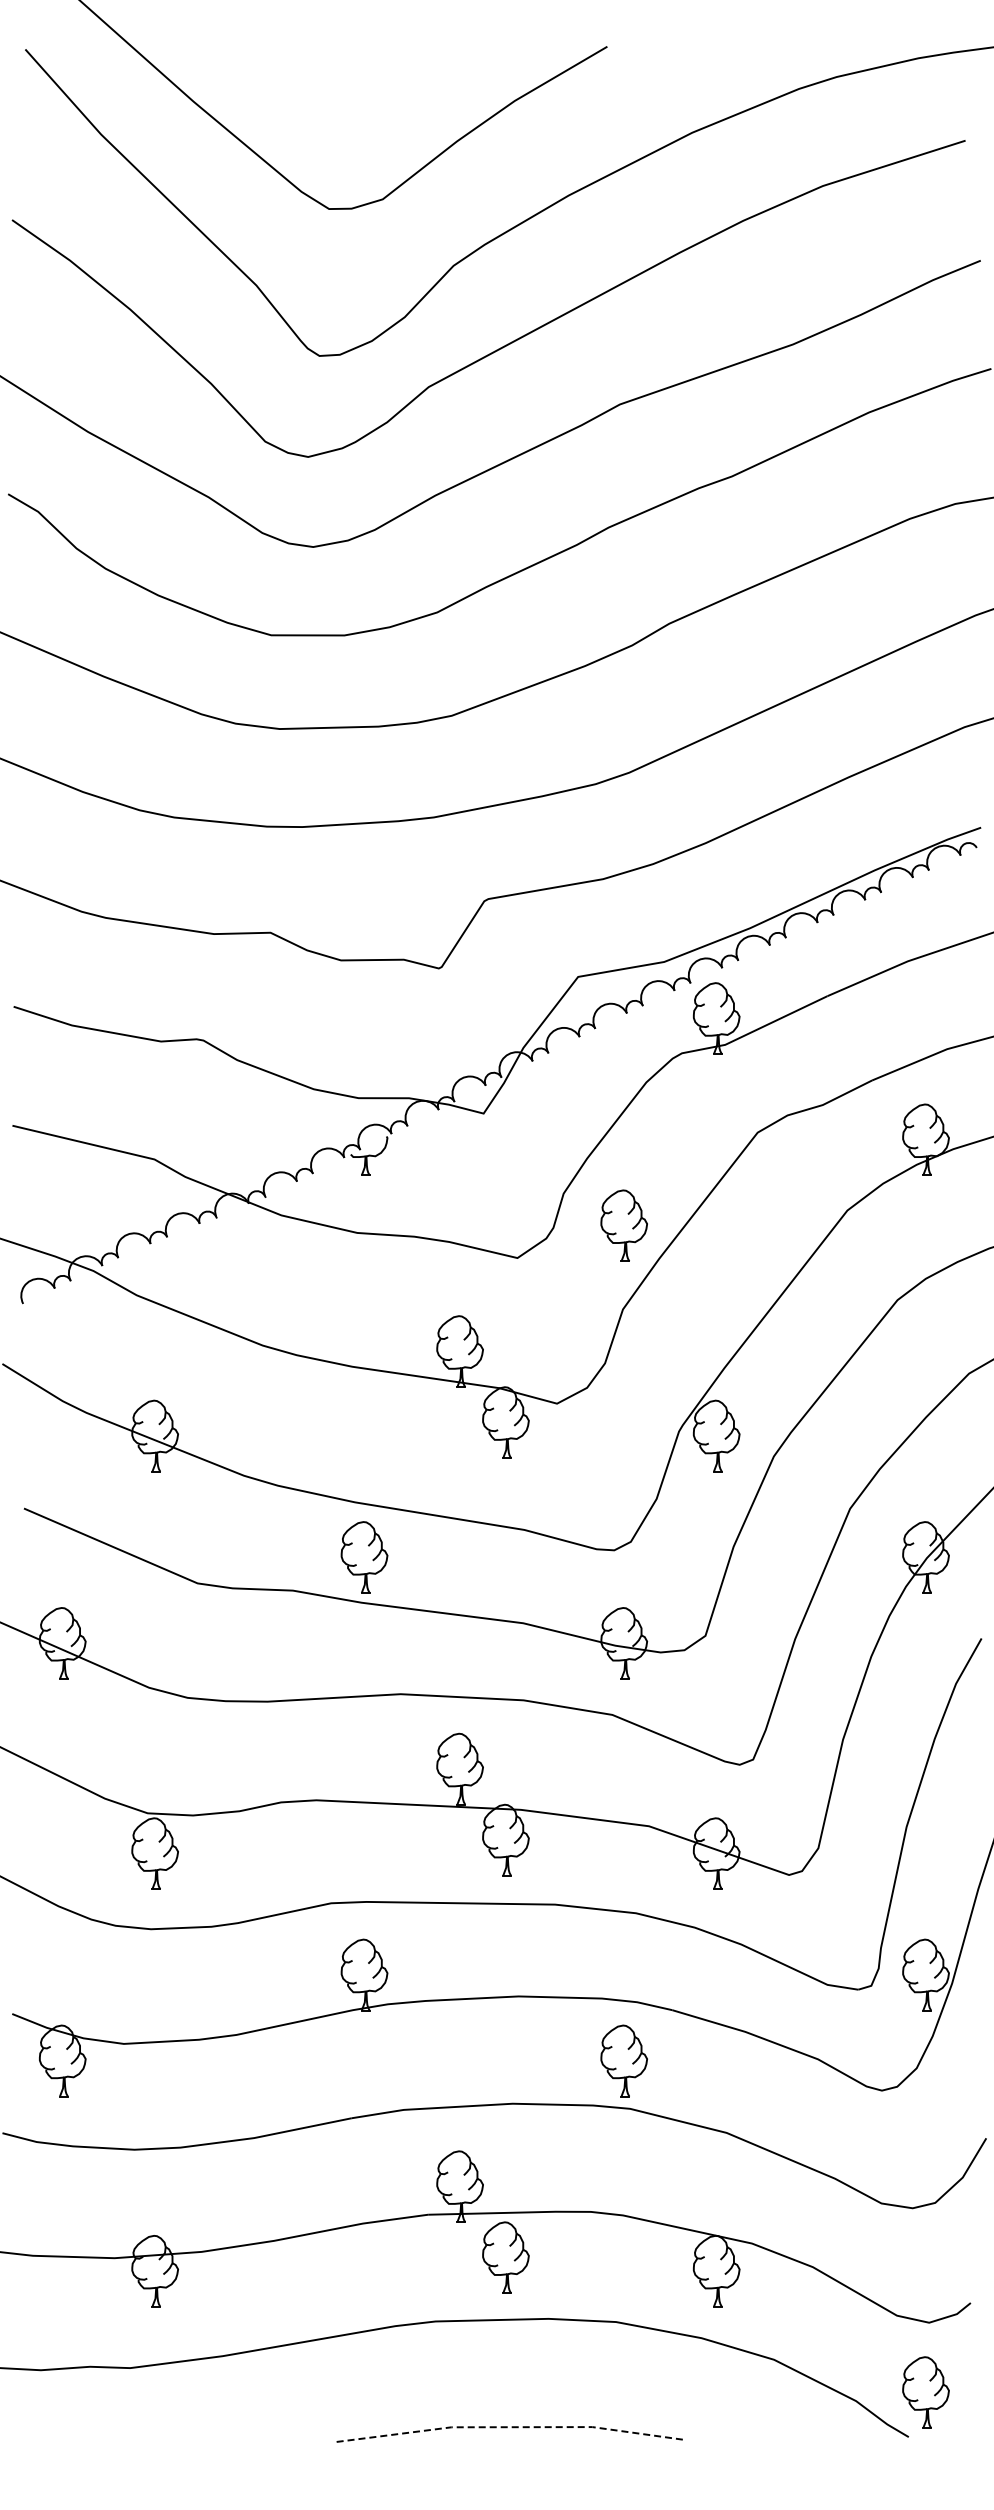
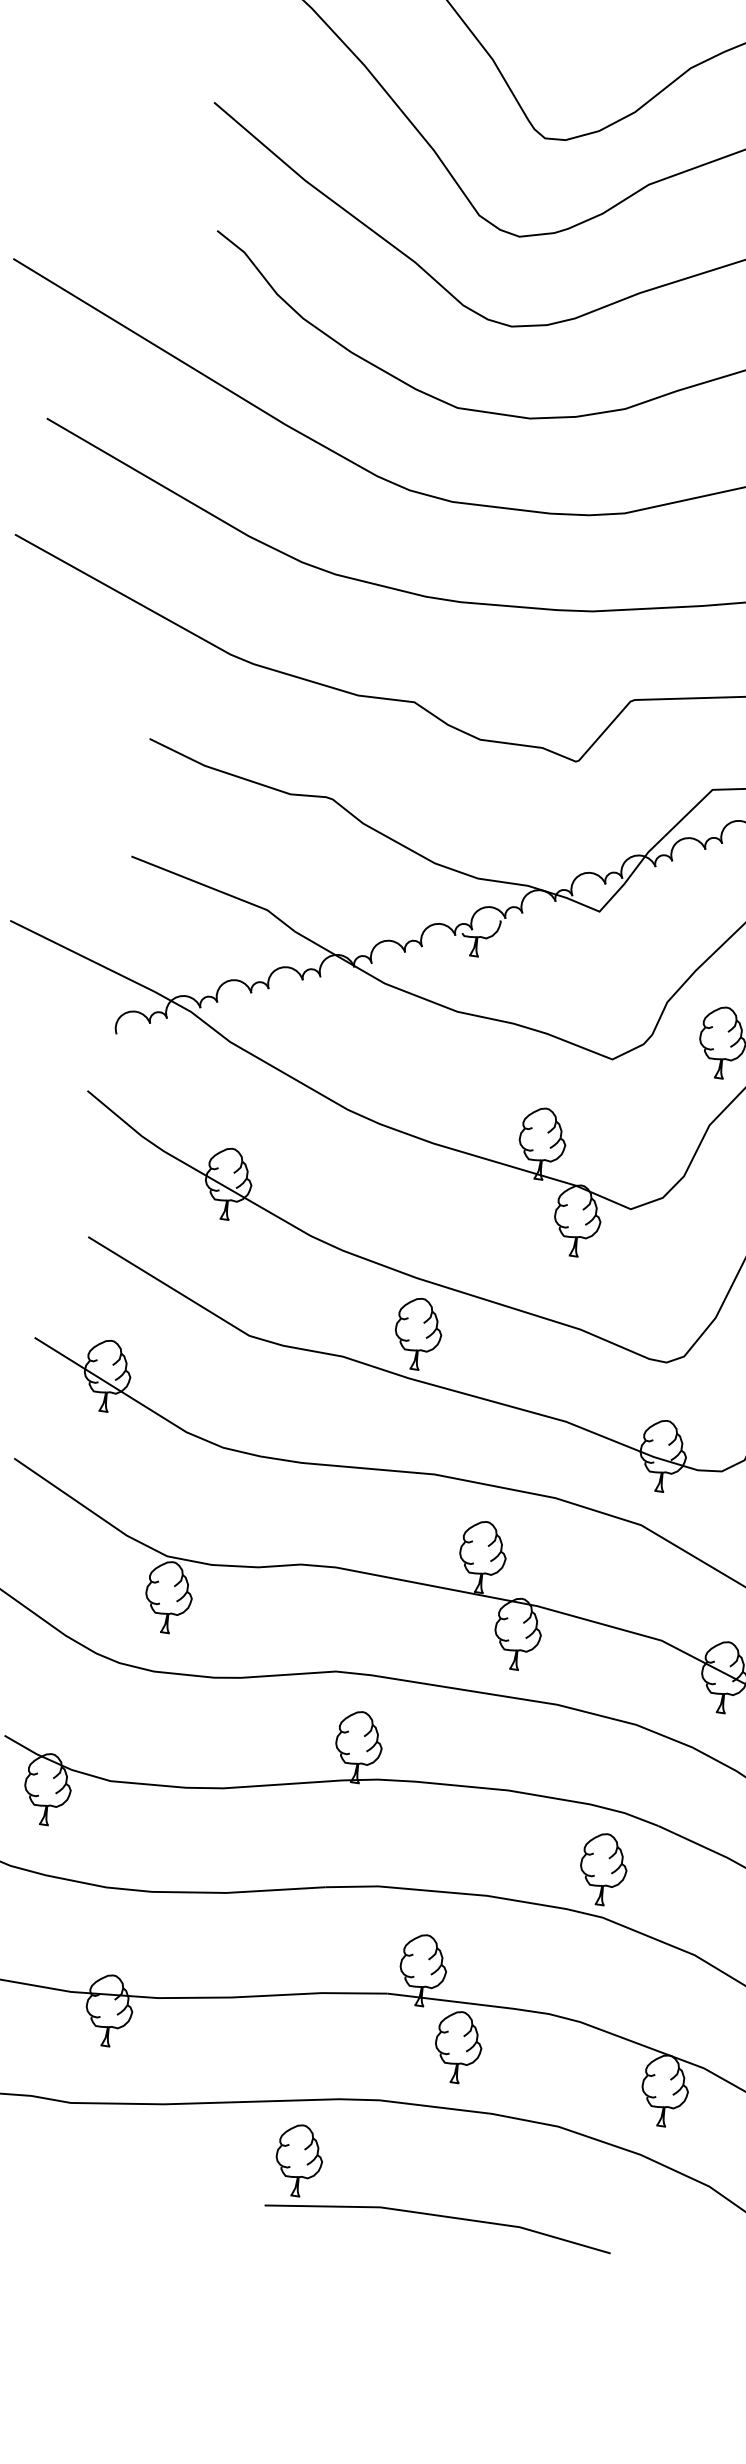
part: (364, 2392) -> (299, 2160), added
line: (511, 2427) -> (439, 2216), dashed -> solid

